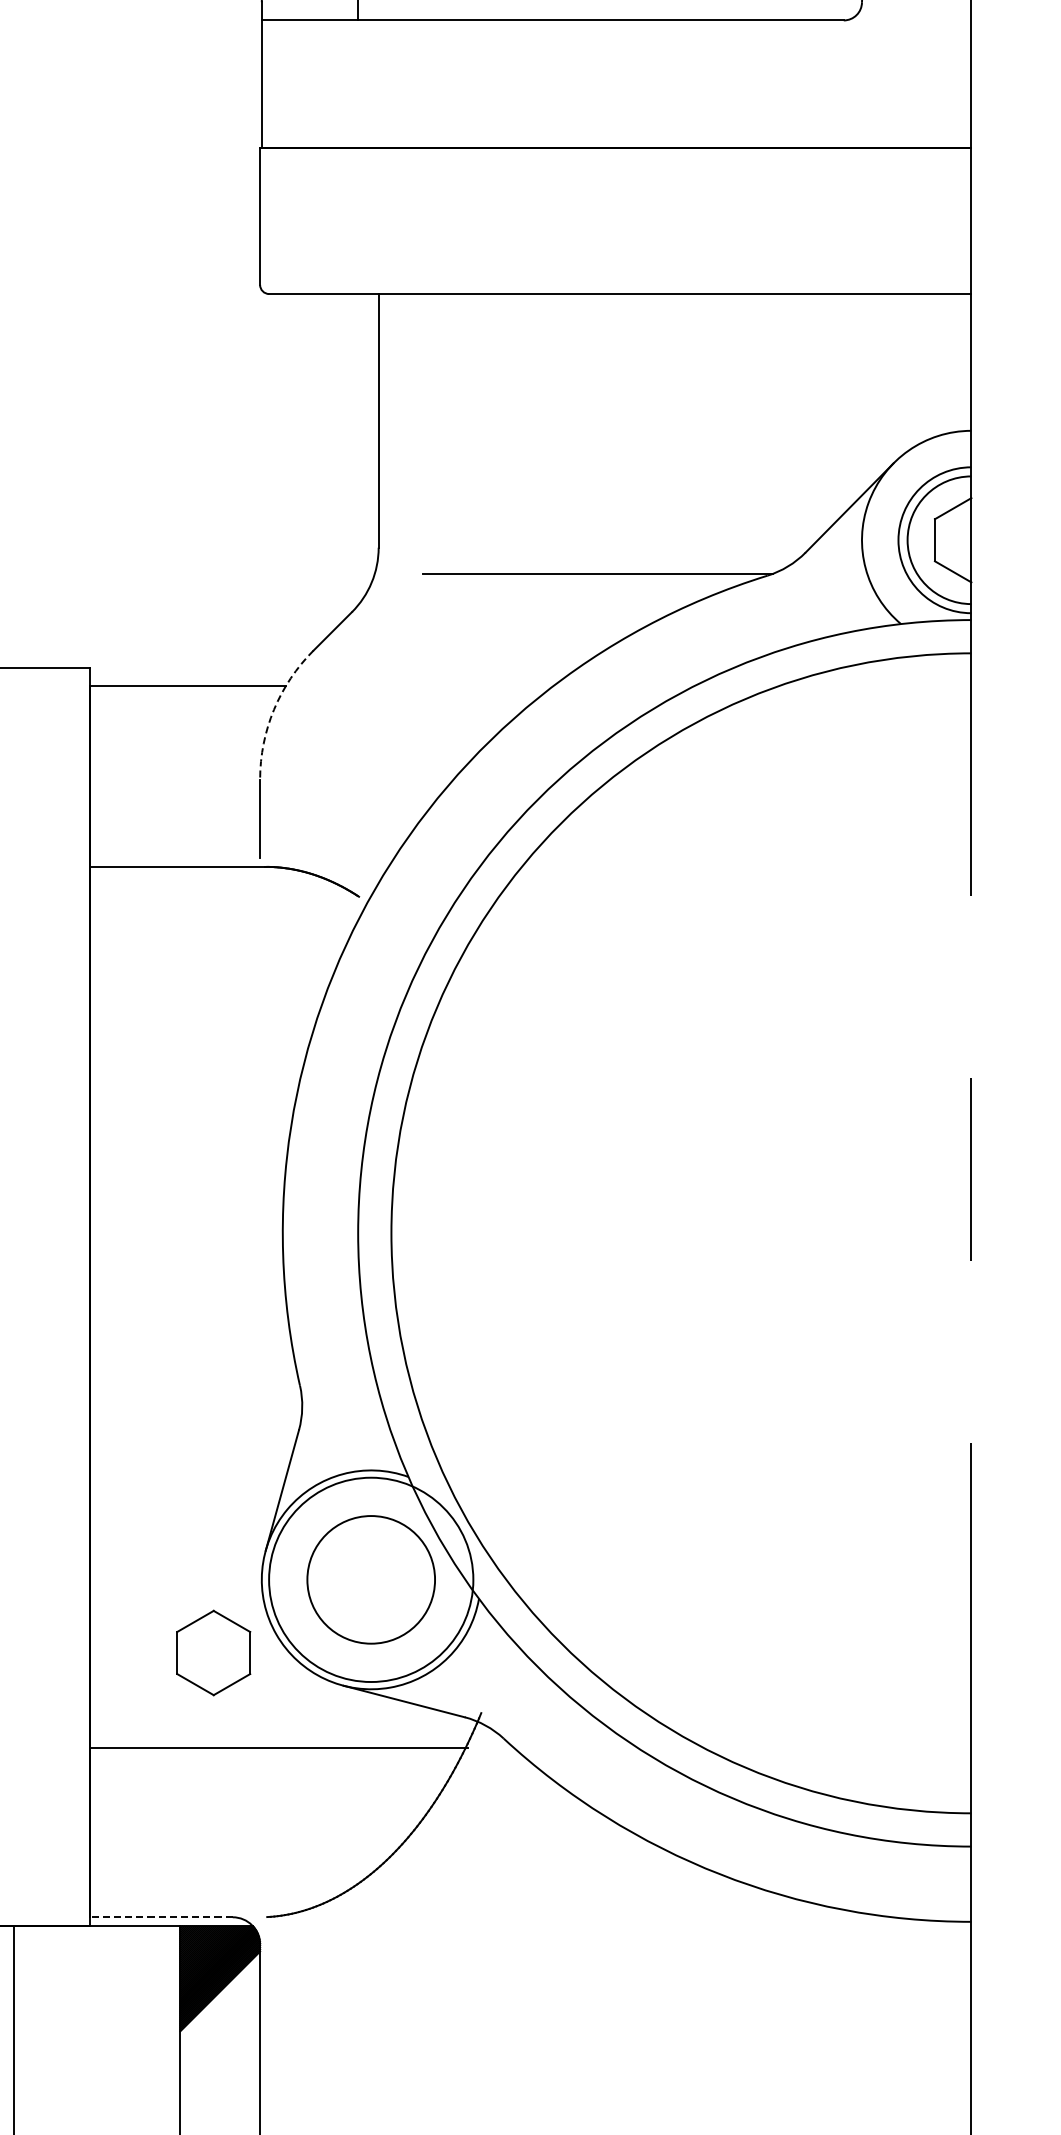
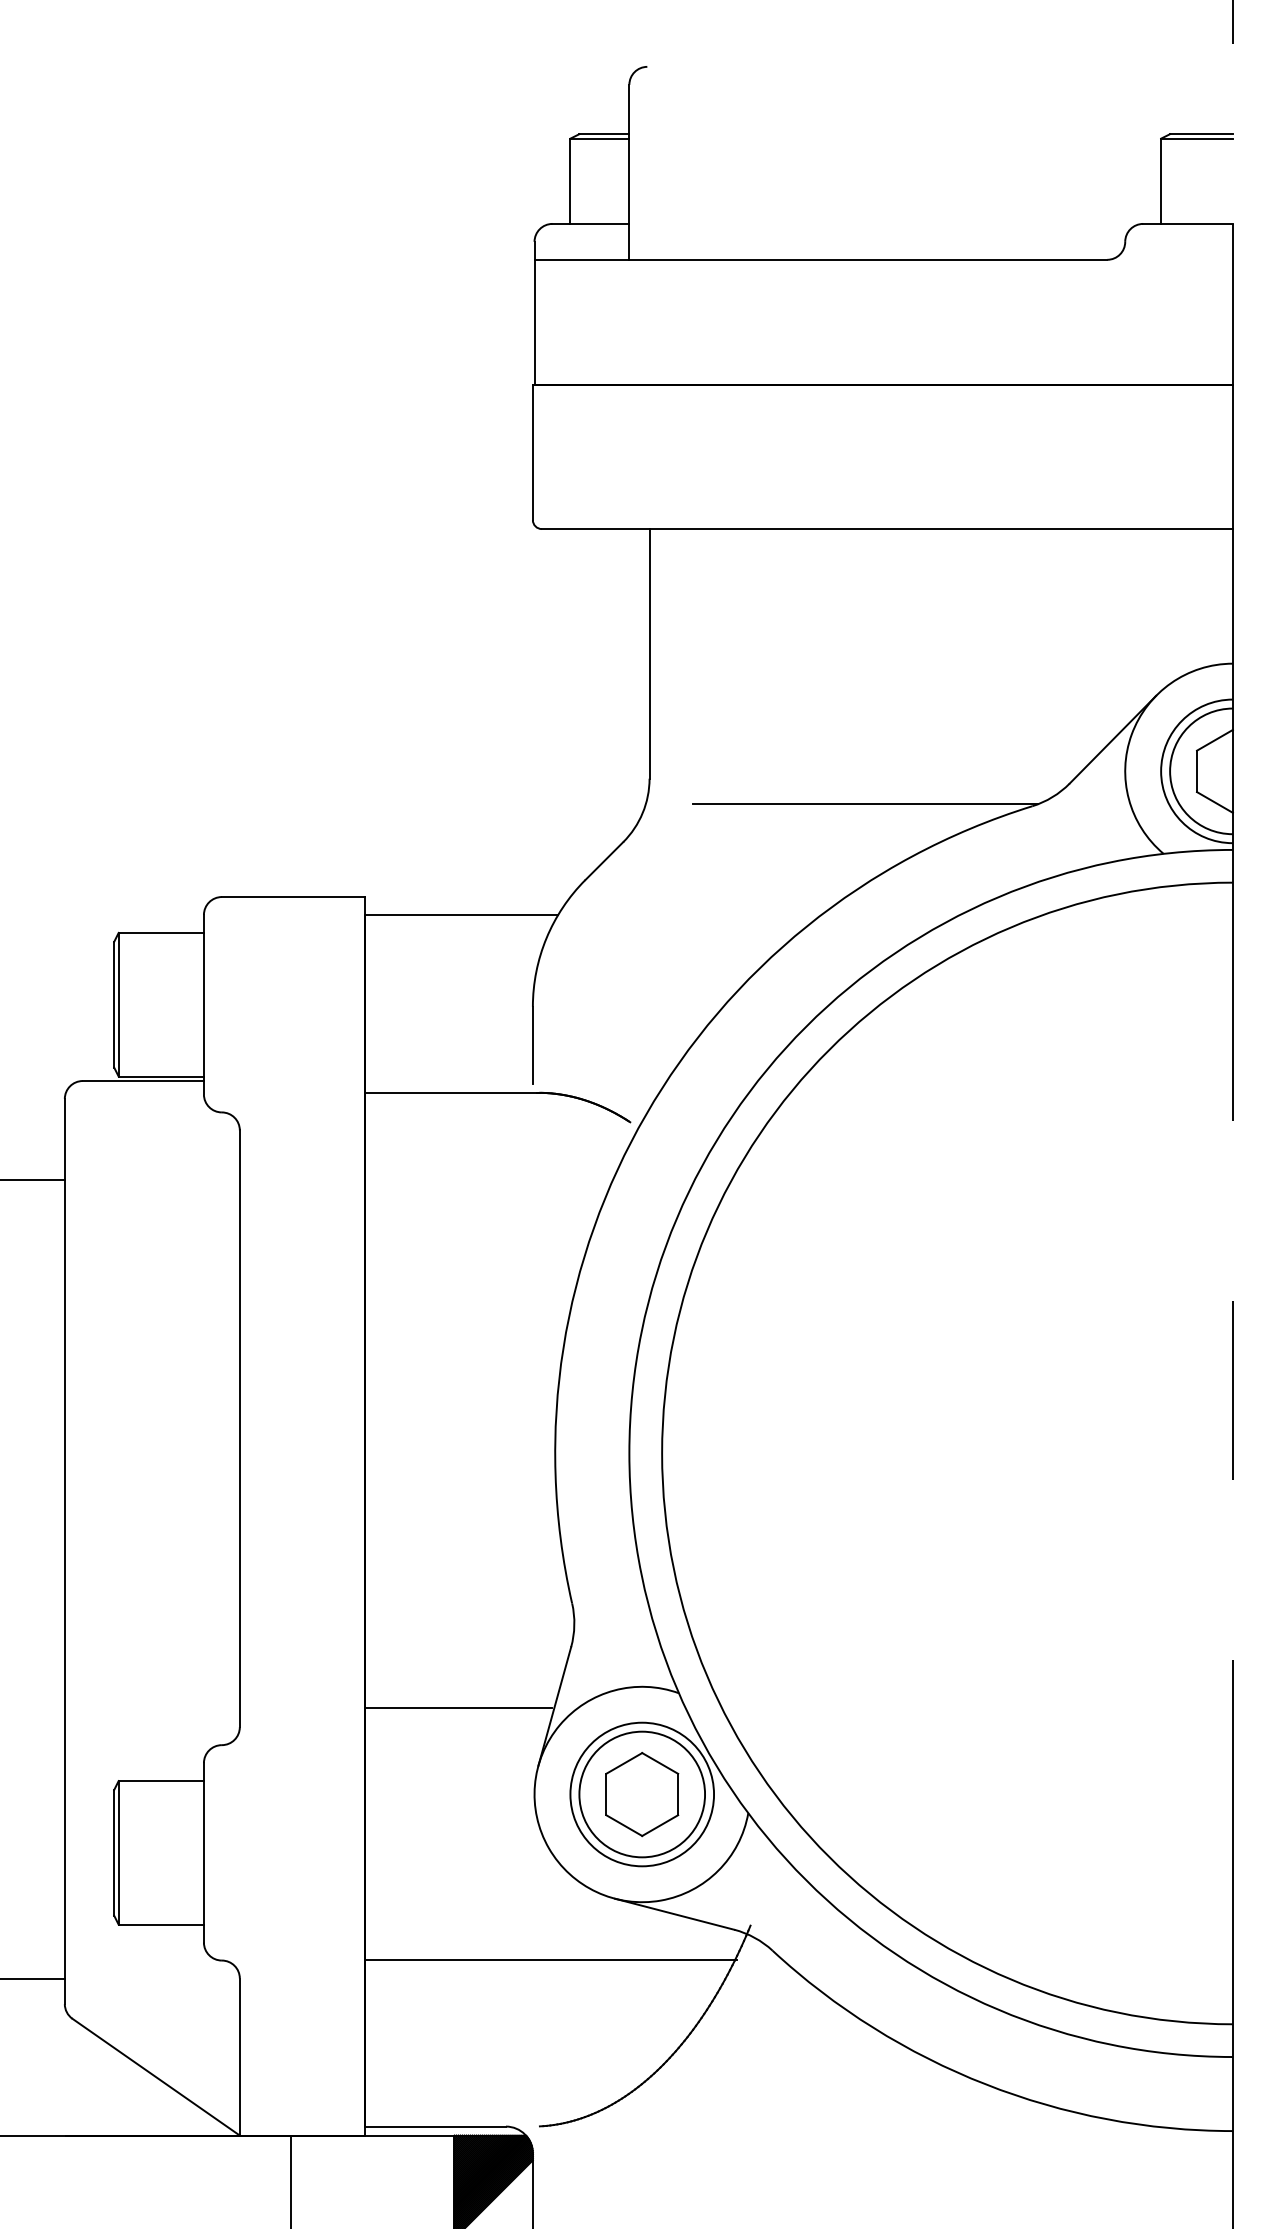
arc: (273, 710) -> (546, 938), dashed -> solid
line: (184, 1492) -> (458, 1708), added
circle: (371, 1579) -> (642, 1794), size x0.71
part: (214, 1653) -> (642, 1794), moved
line: (161, 1917) -> (435, 2126), dashed -> solid

